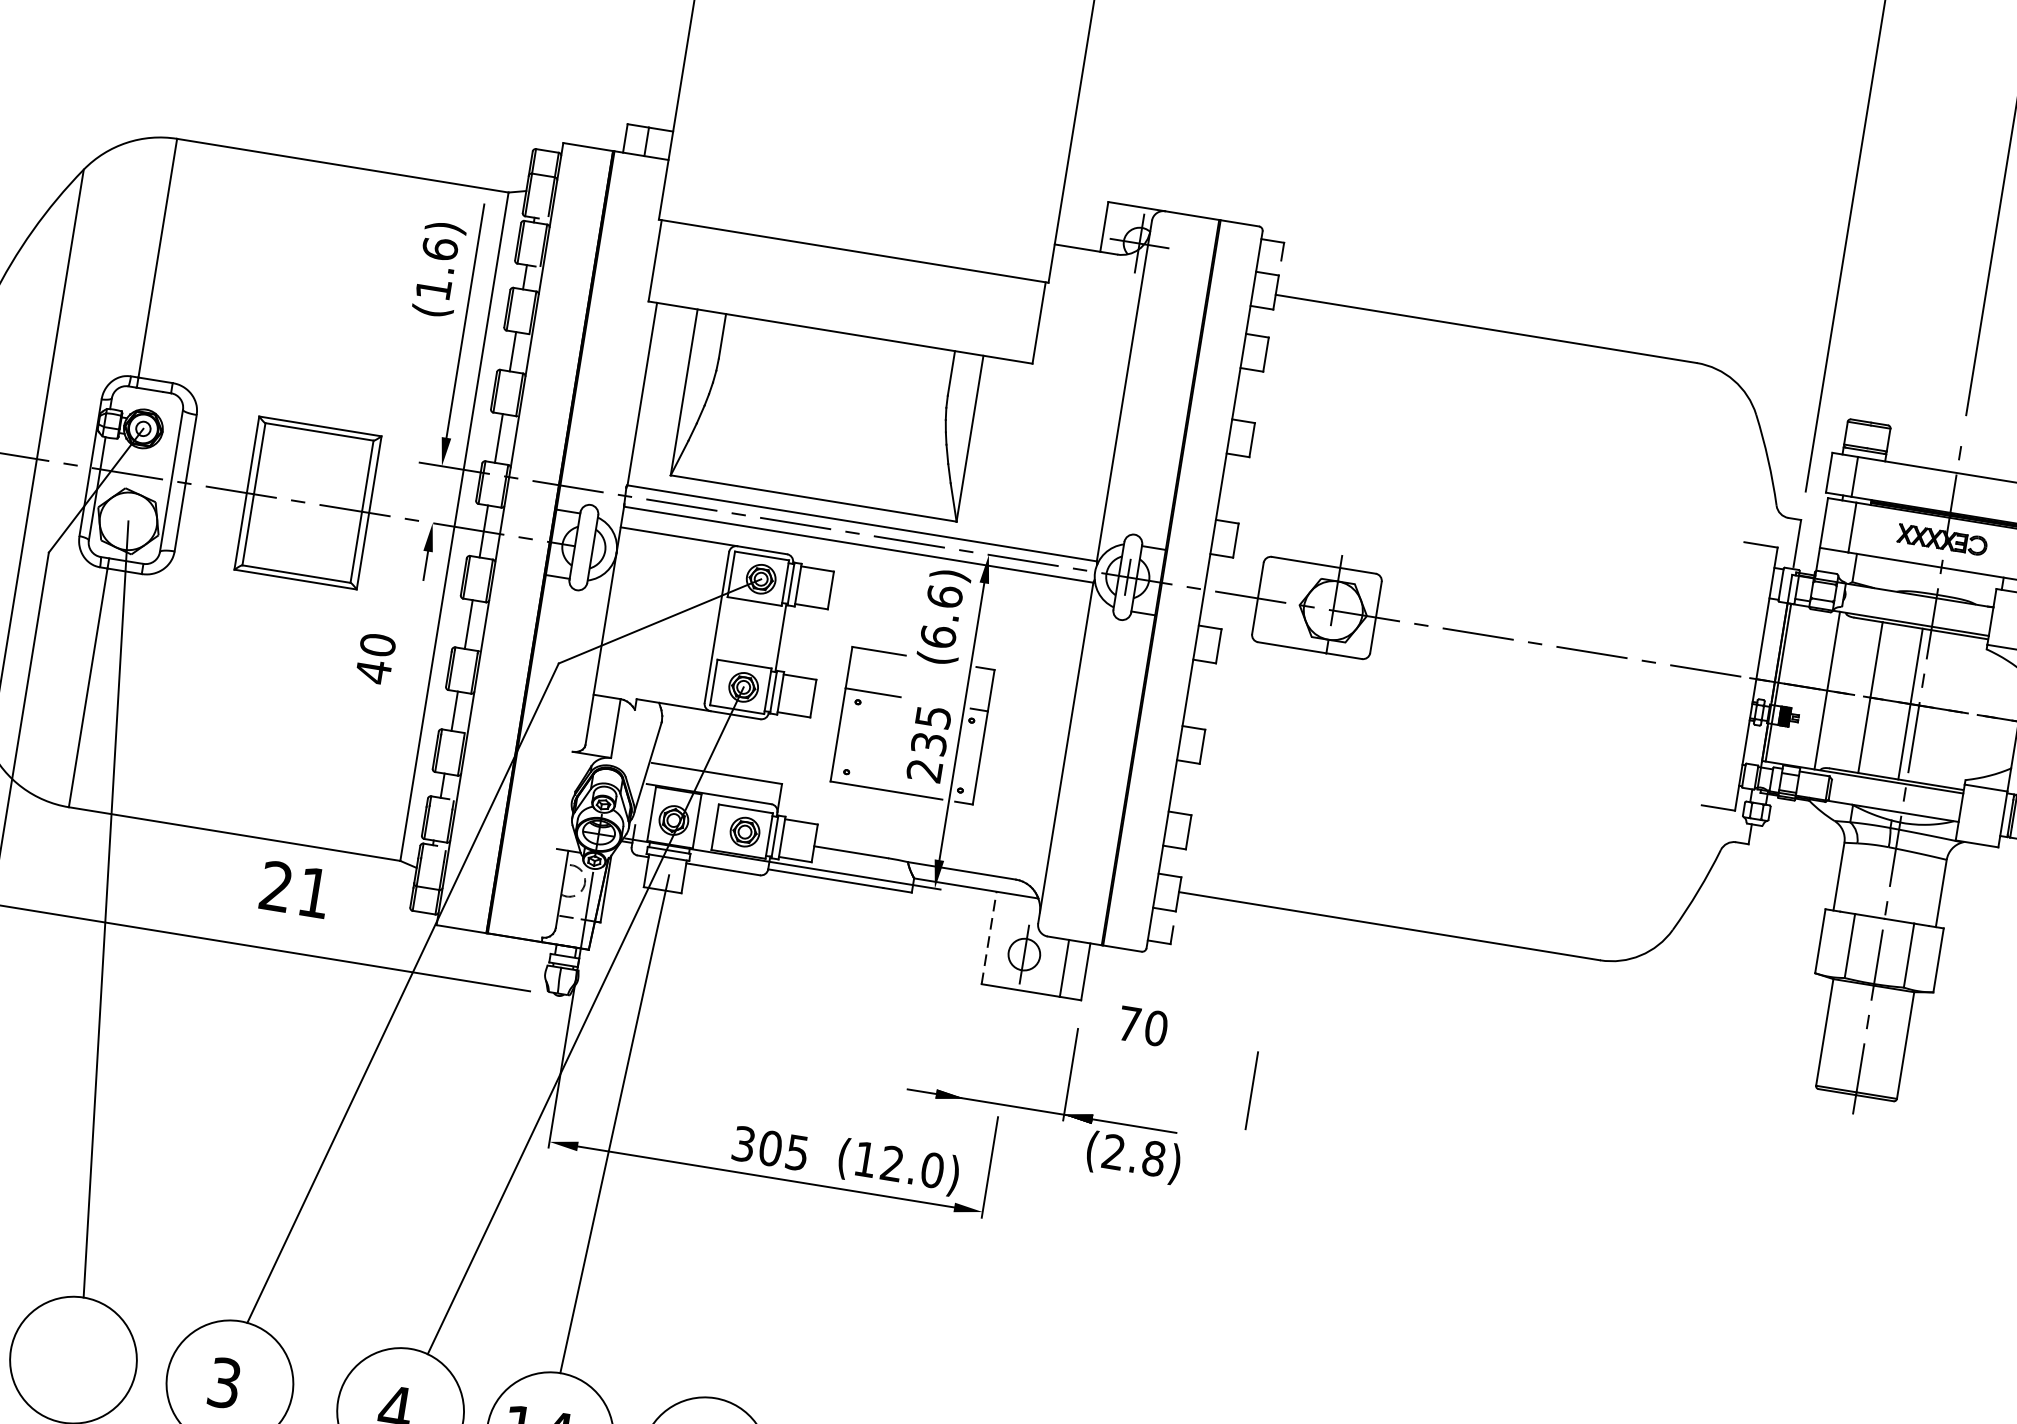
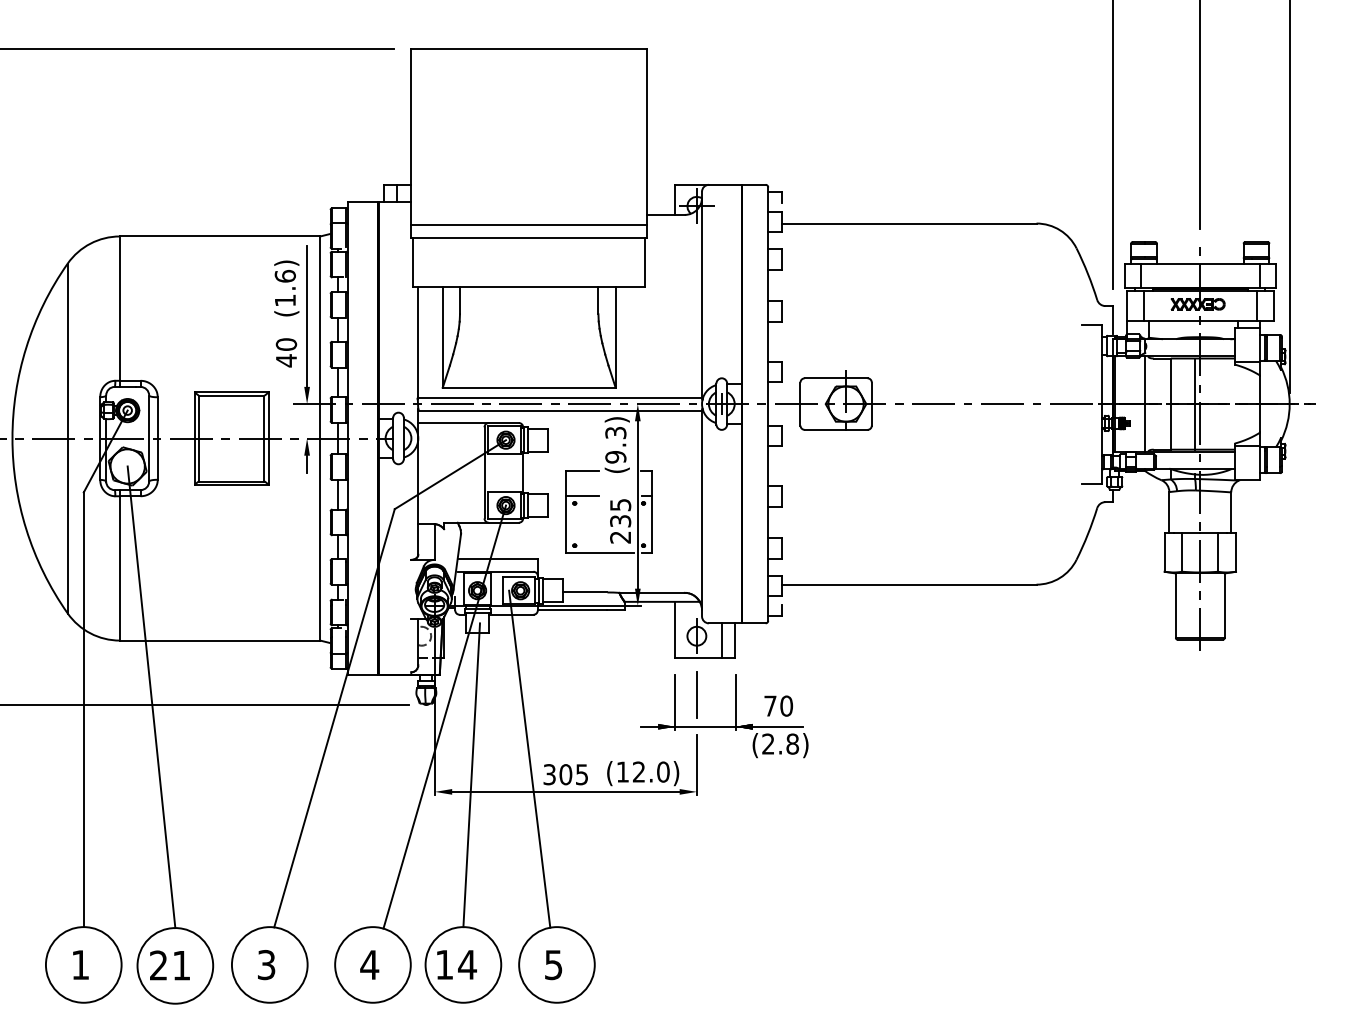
line: (857, 230) -> (529, 225), added
text: (941, 615) -> (615, 444), (6.6) -> (9.3)
text: (375, 658) -> (286, 352), moved
text: (294, 889) -> (169, 965), moved
line: (989, 937) -> (674, 629), dashed -> solid
text: (1143, 1025) -> (778, 705), moved
line: (971, 1058) -> (675, 702), added
line: (1251, 1090) -> (696, 694), moved
line: (714, 1111) -> (529, 758), added

